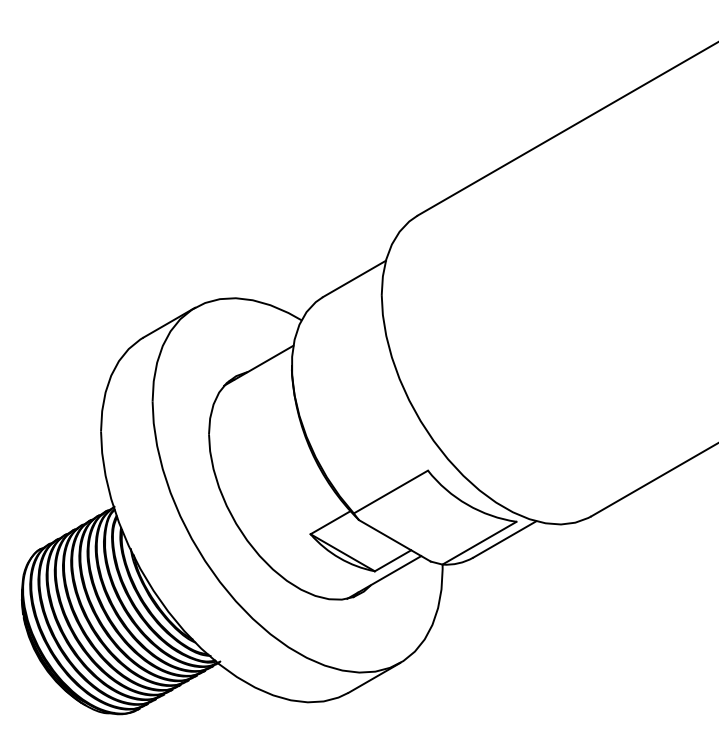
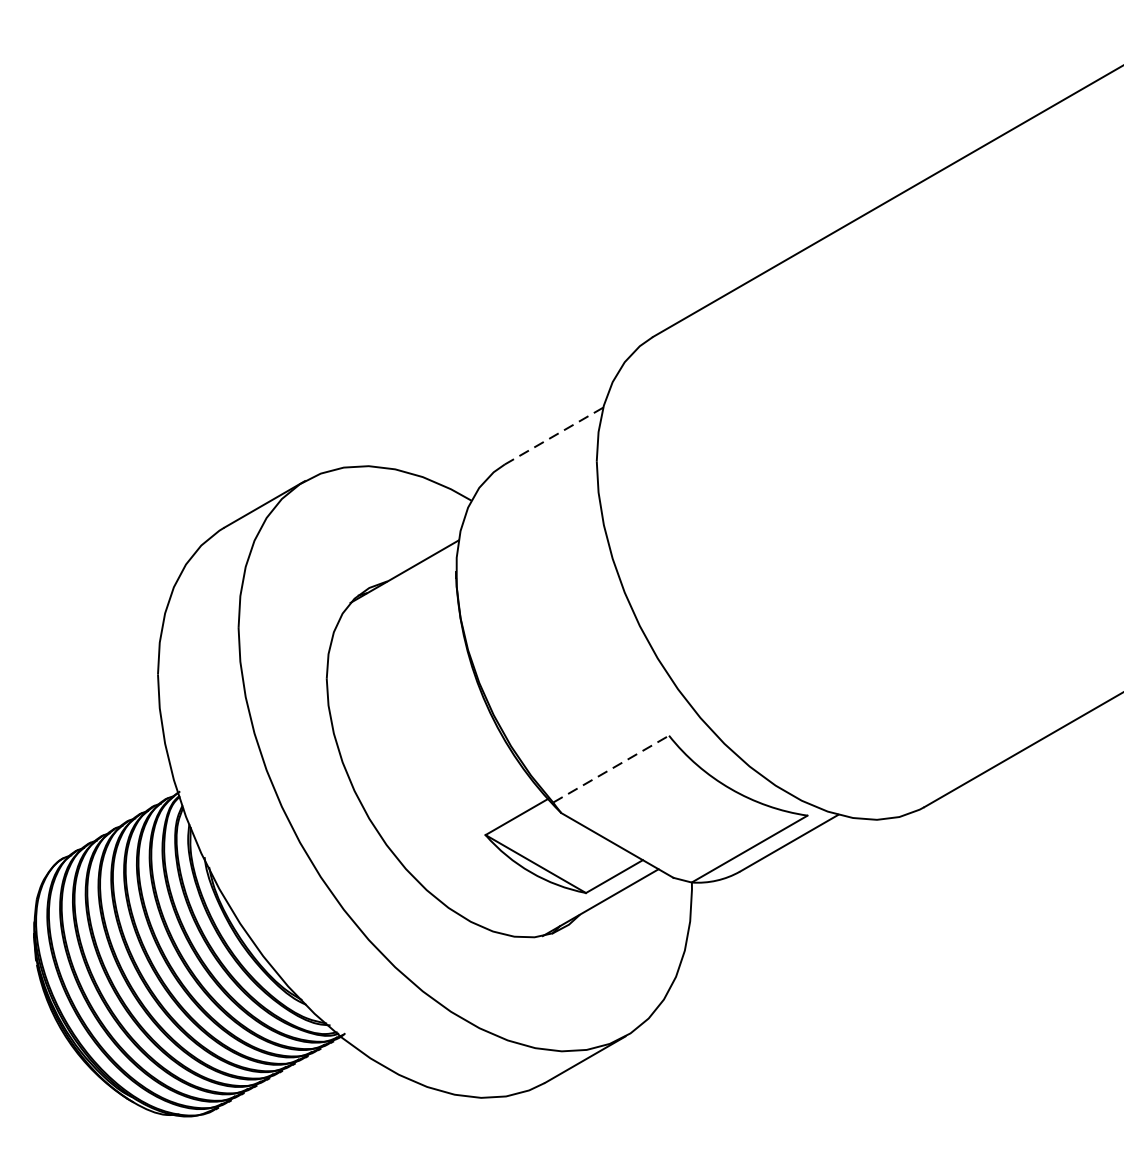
line: (354, 279) -> (554, 436), solid -> dashed
line: (390, 492) -> (610, 769), solid -> dashed

